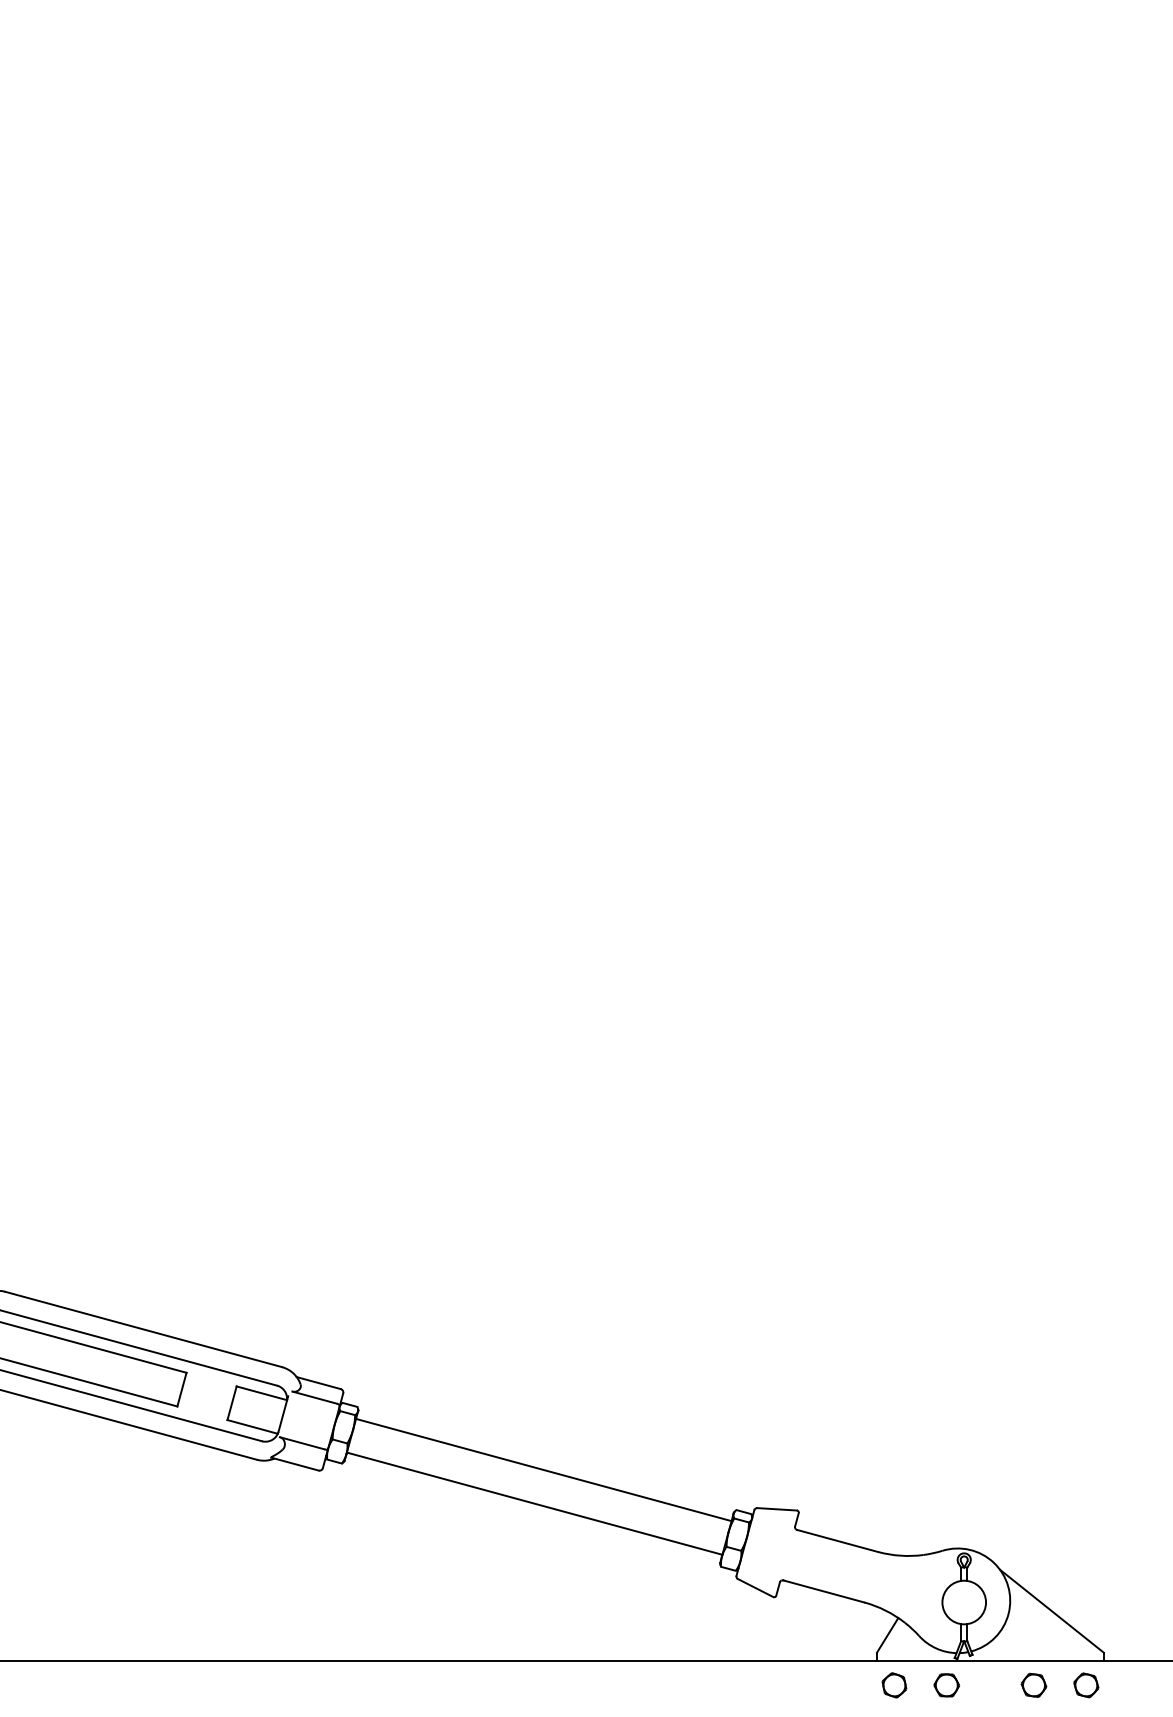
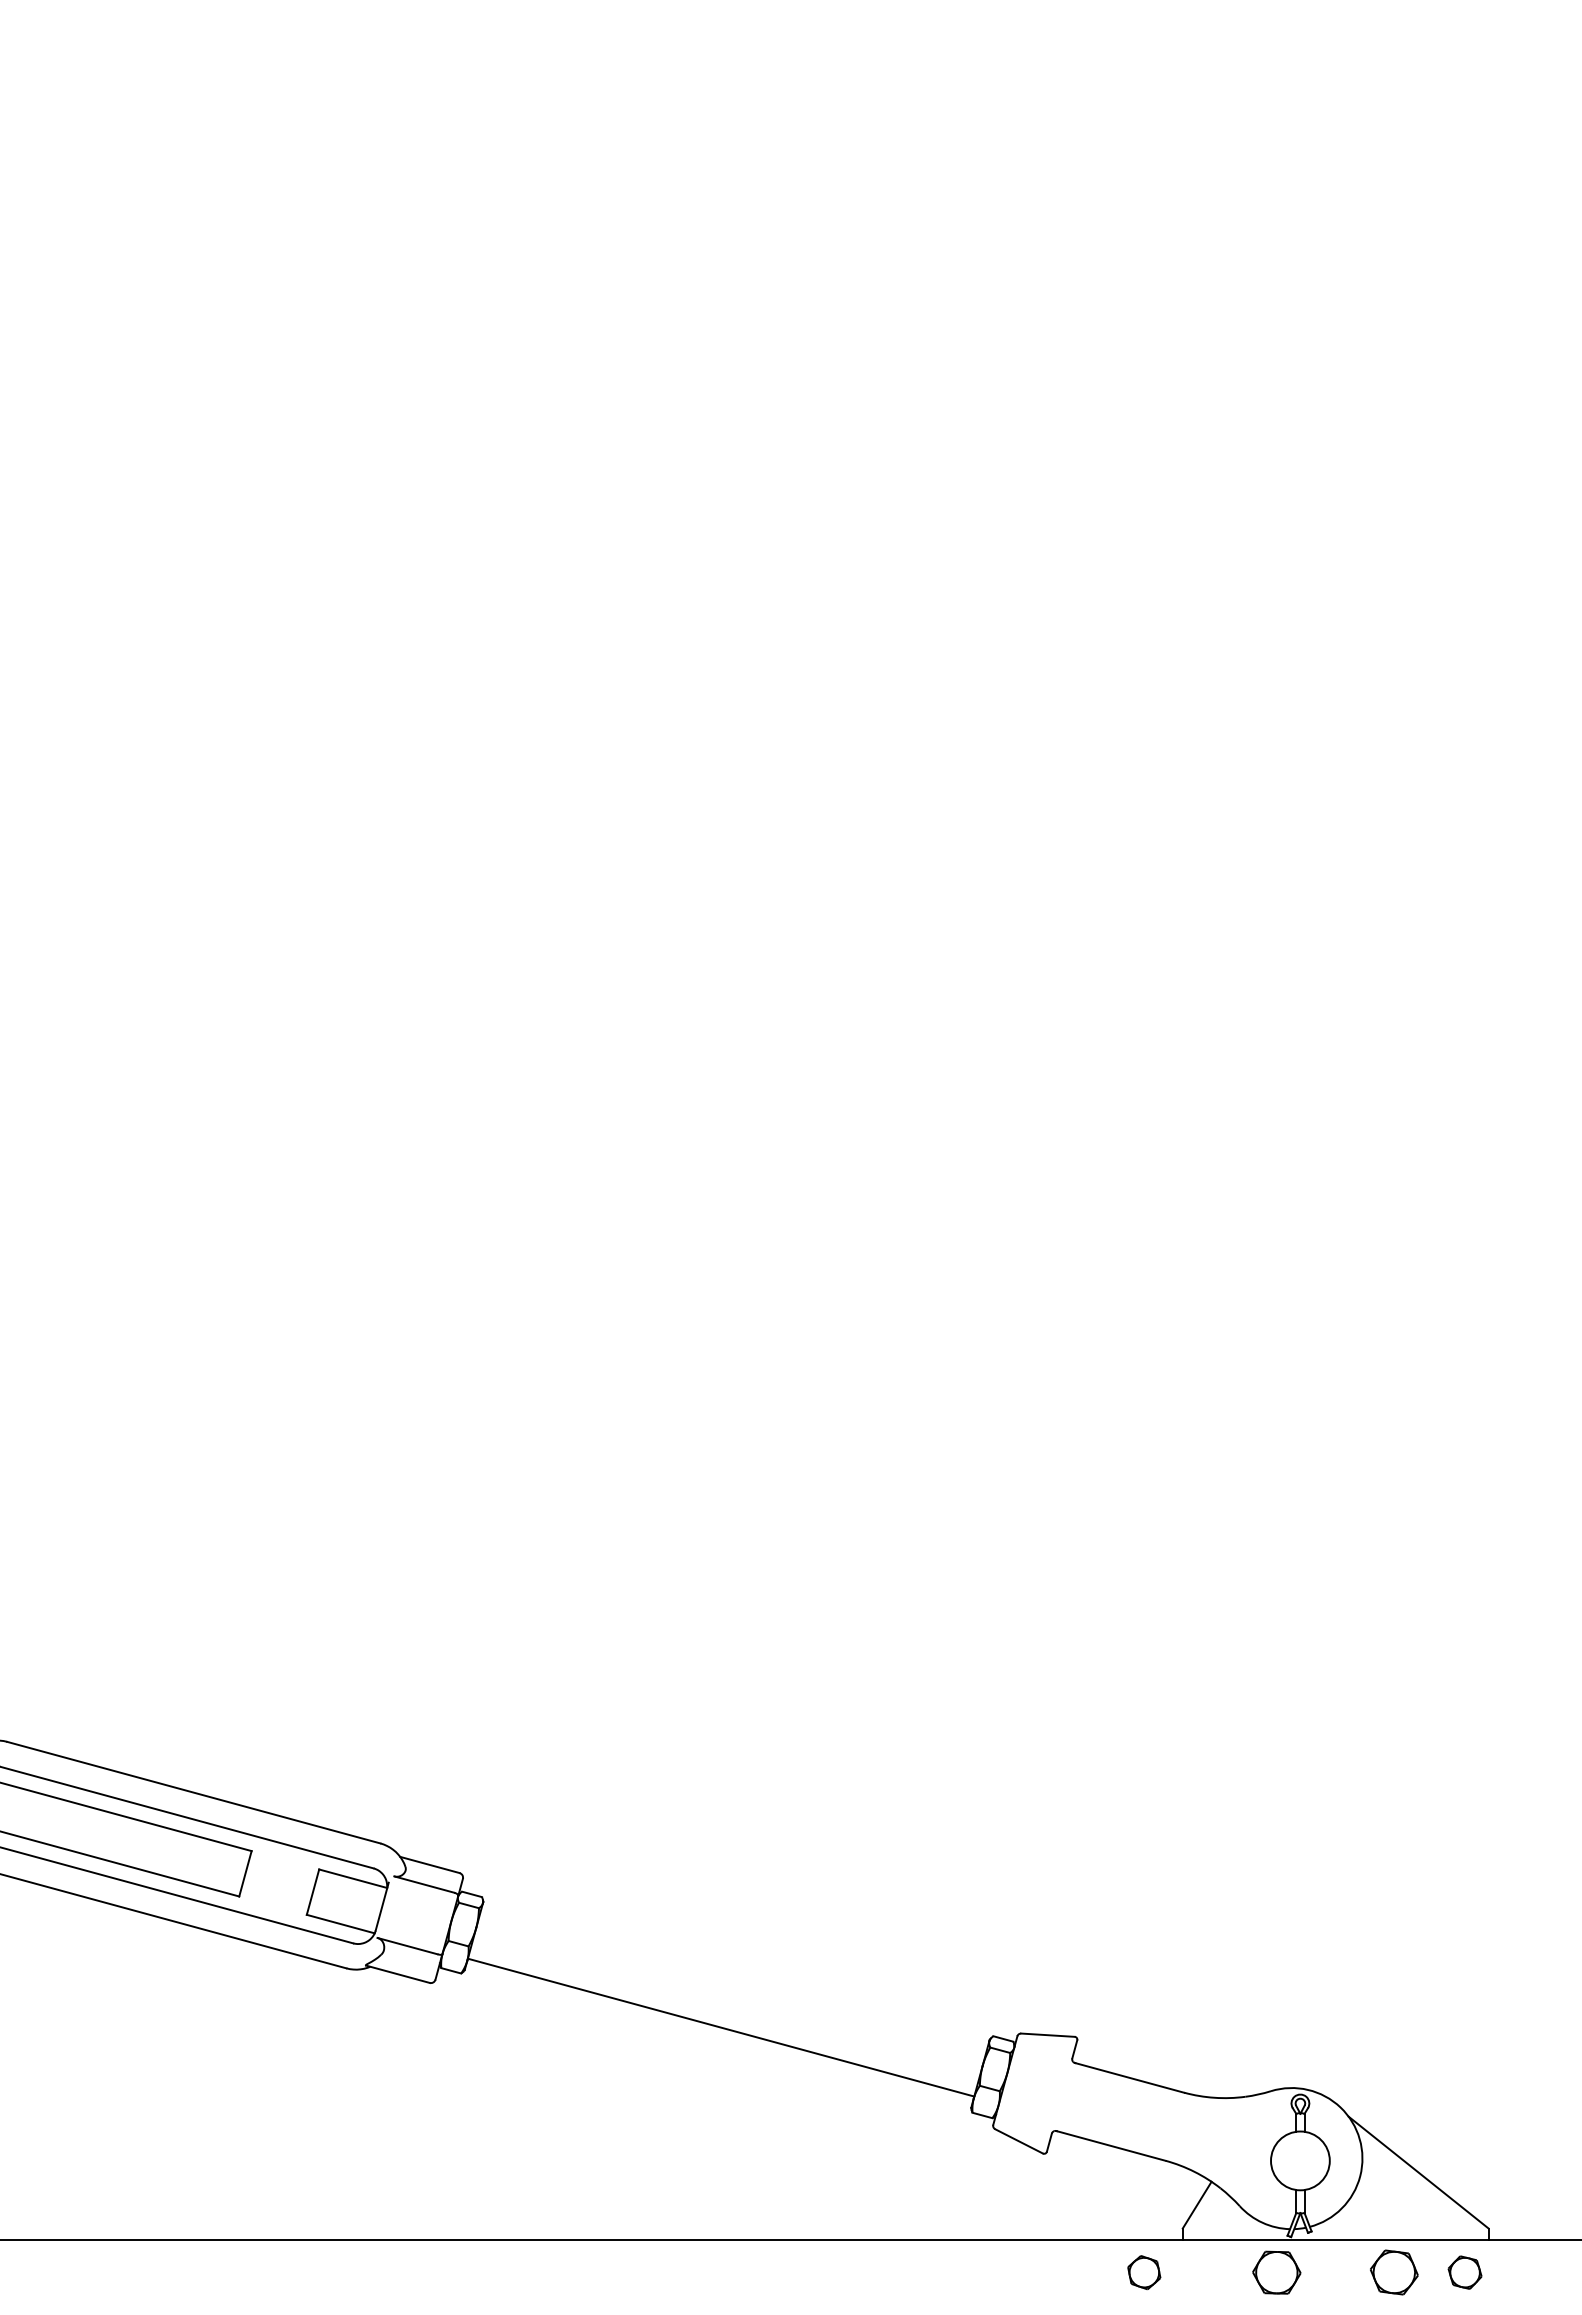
line: (543, 1470) -> (733, 1982), removed
part: (894, 1685) -> (1144, 2272), moved
part: (946, 1685) -> (1276, 2272), size x1.4
part: (1033, 1685) -> (1394, 2272), size x1.4

